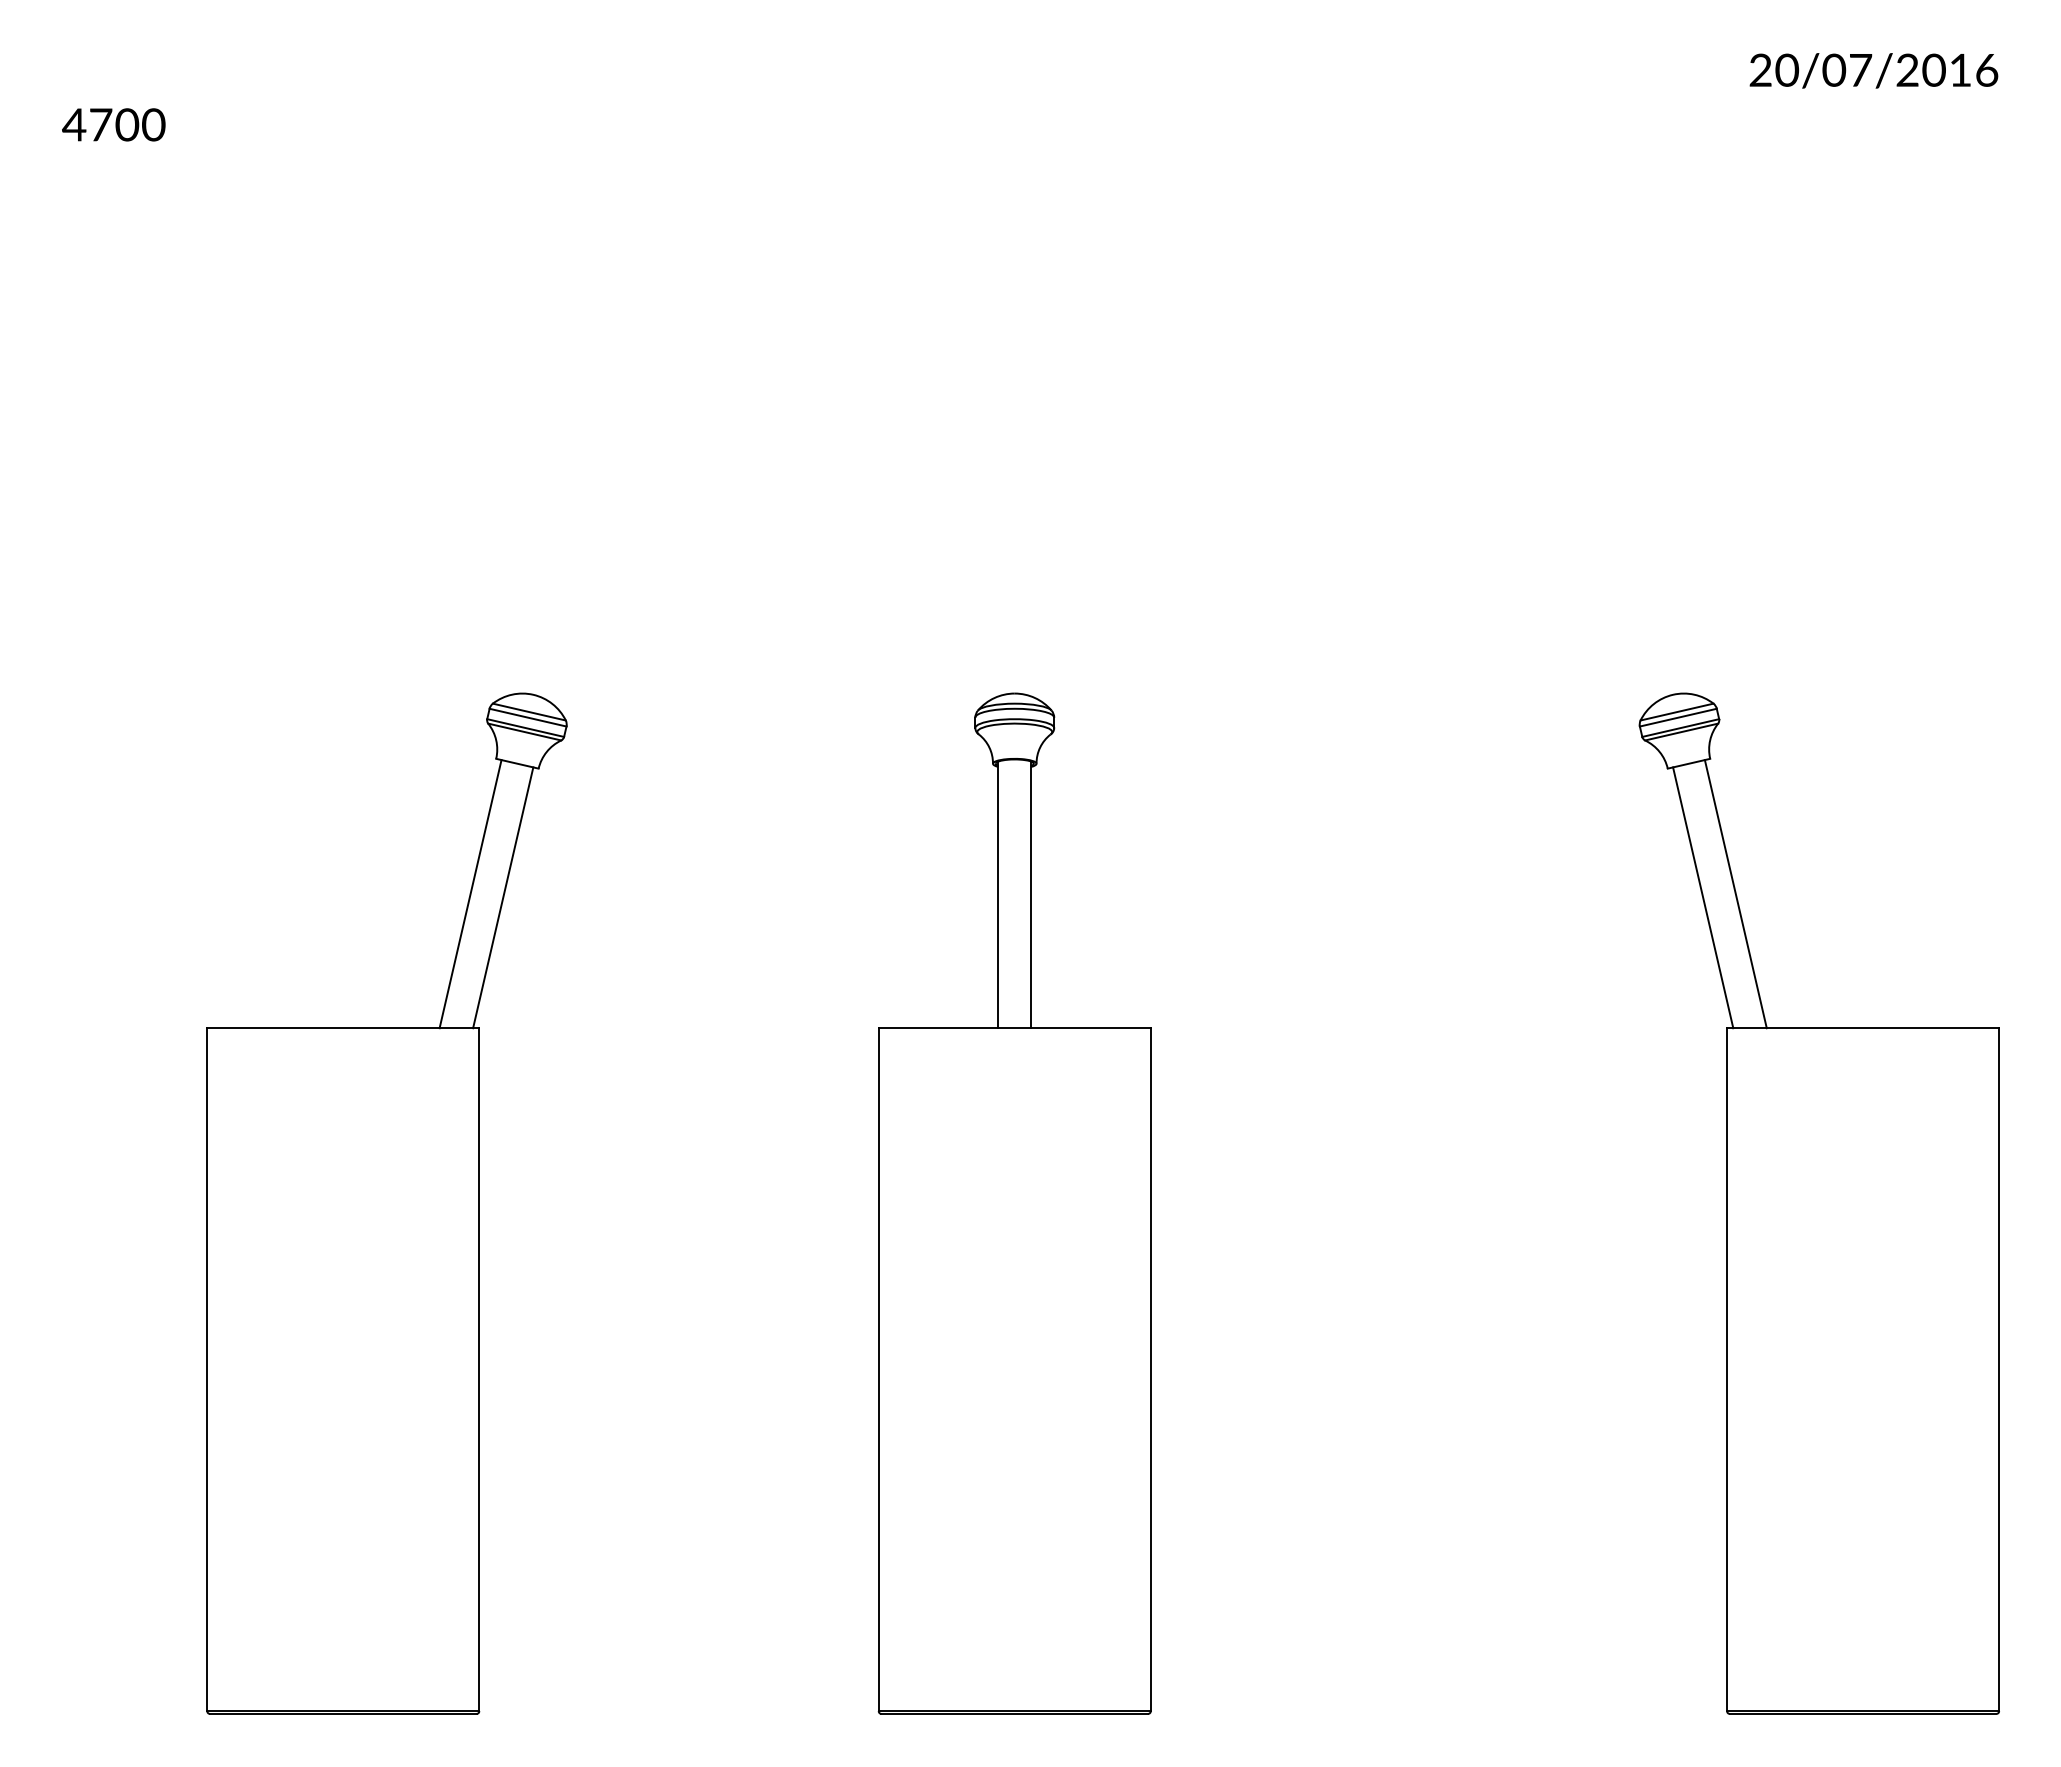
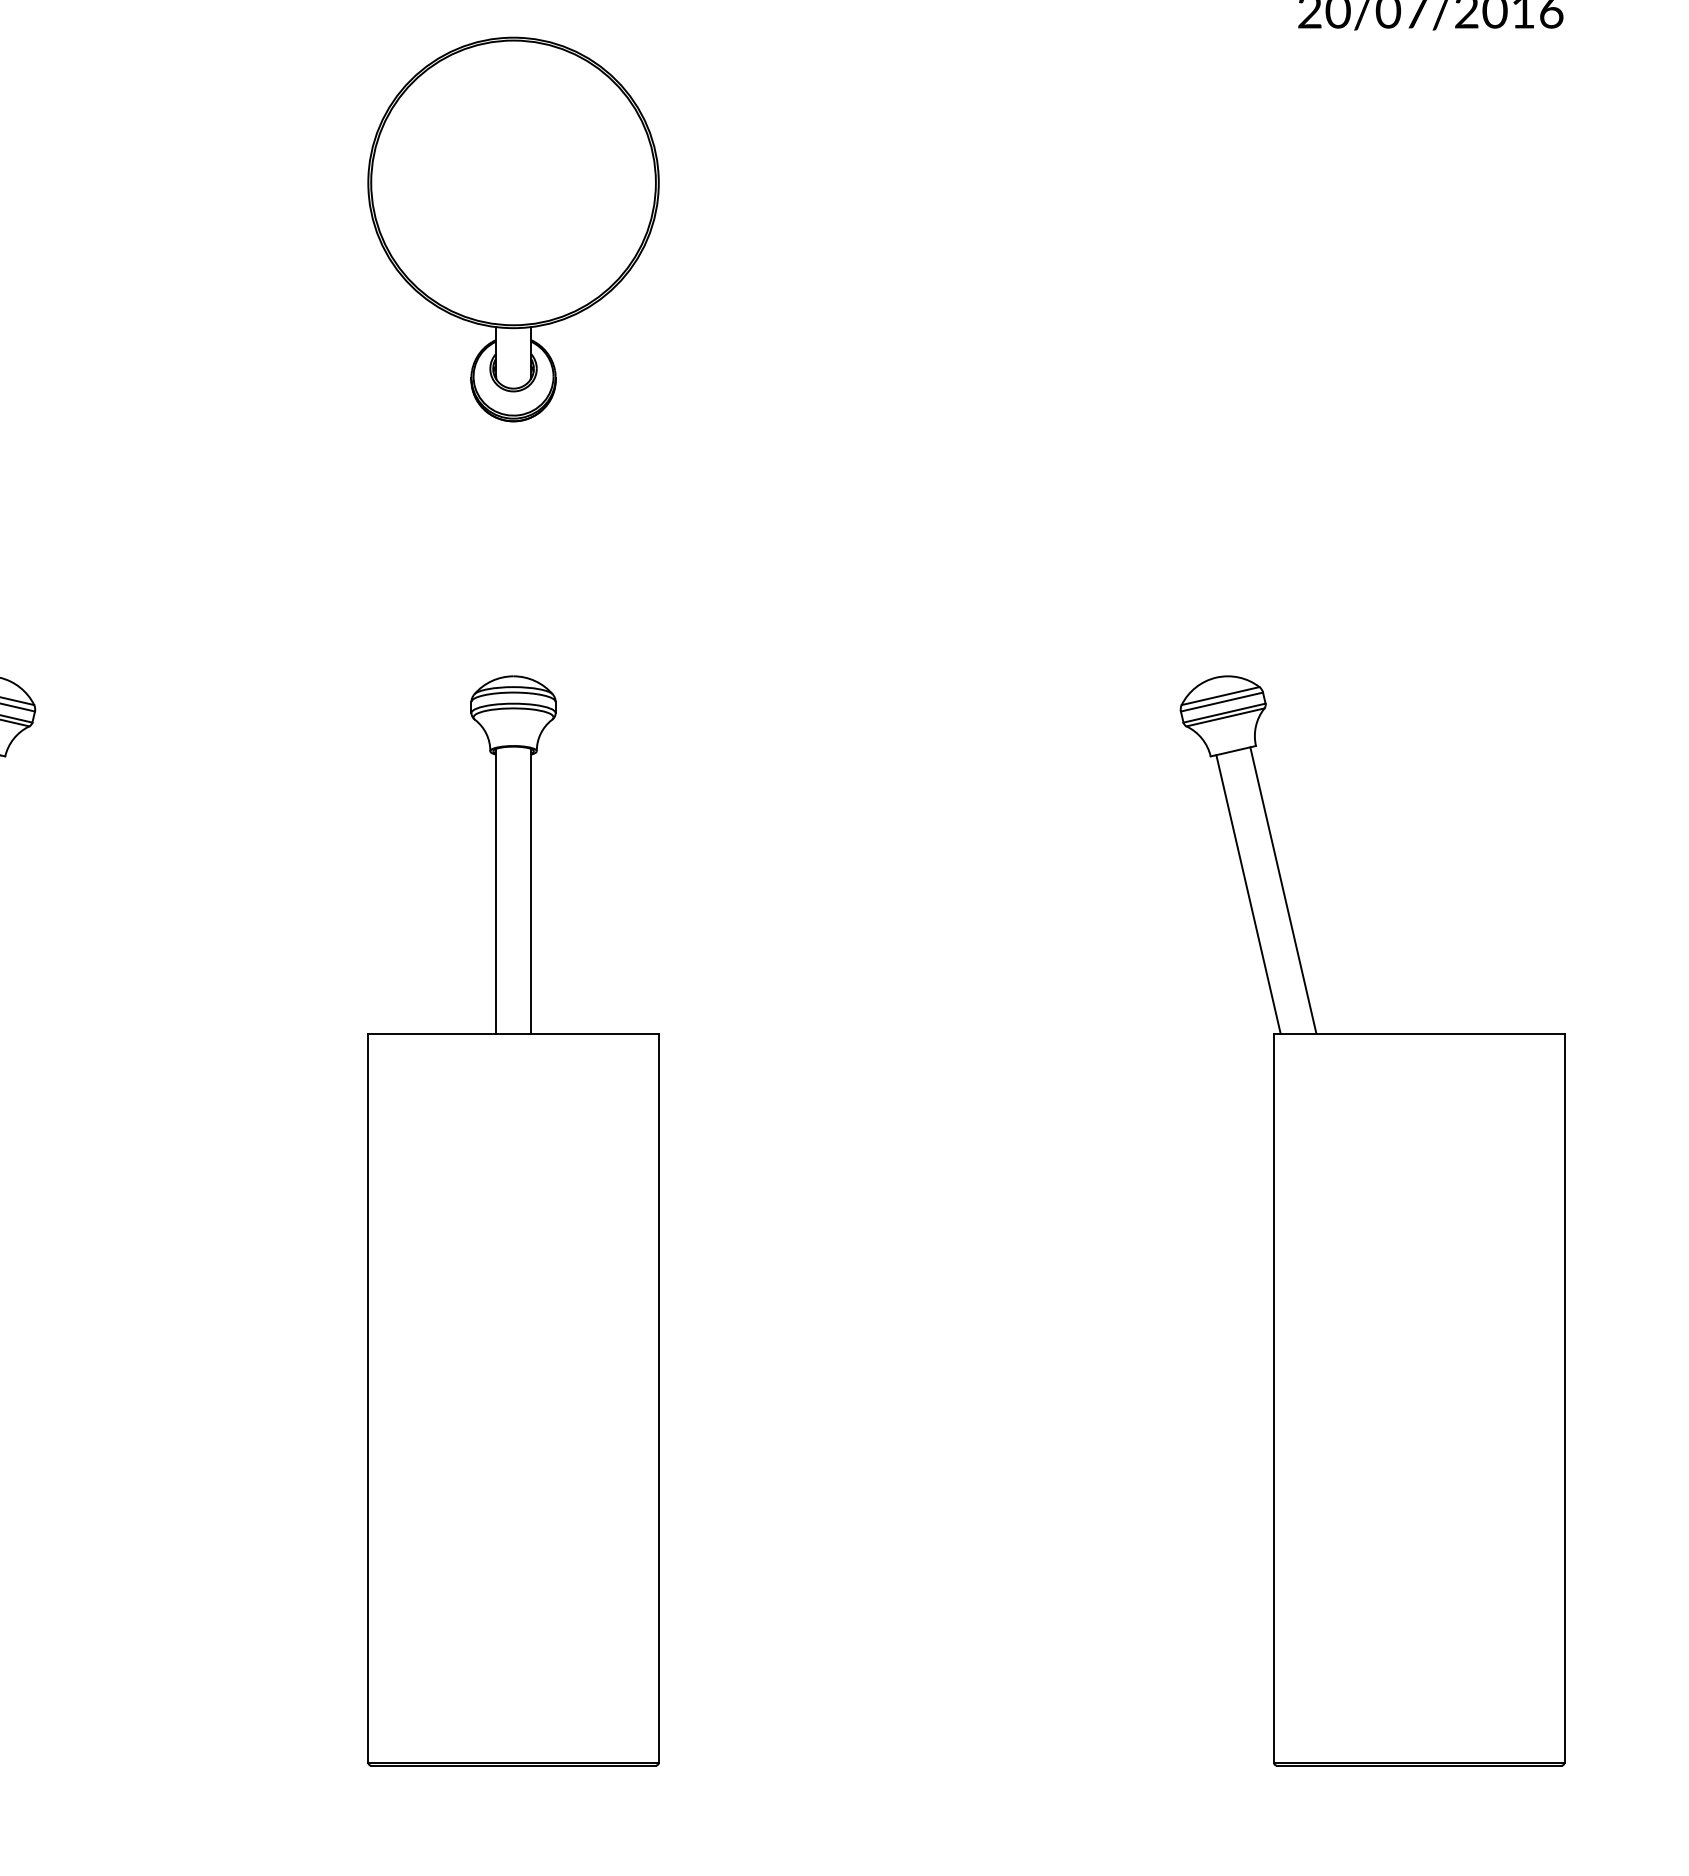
part: (1014, 274) -> (513, 228), added

